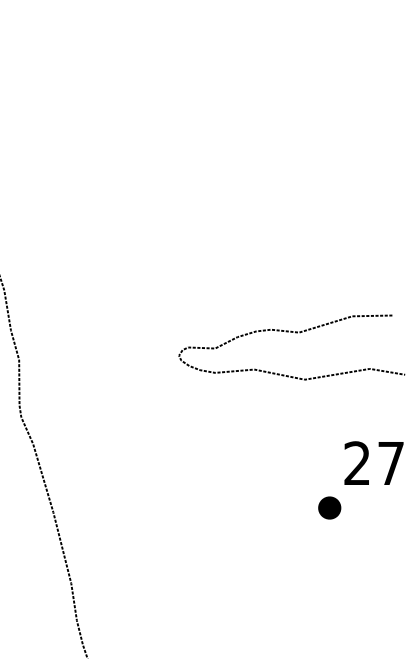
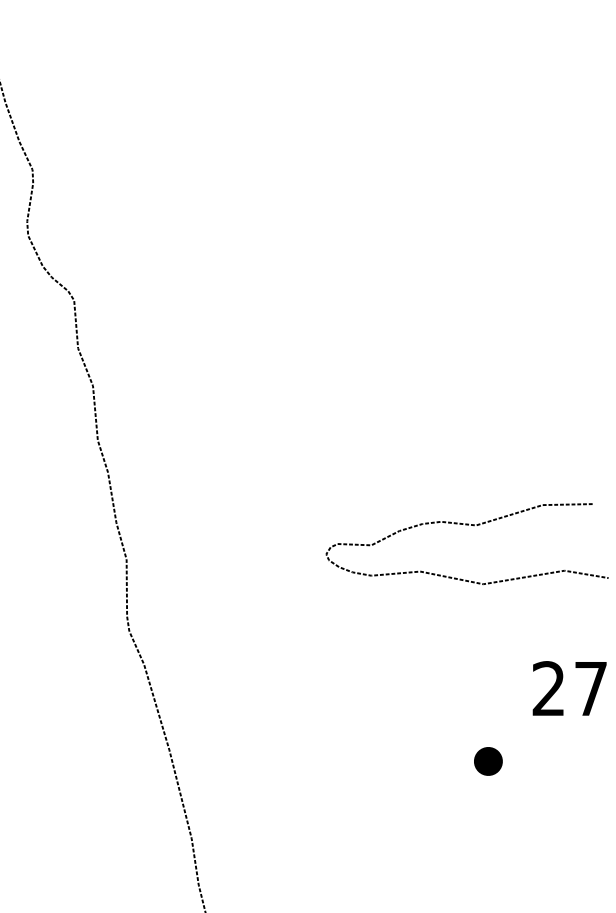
part: (329, 508) -> (488, 761), moved

